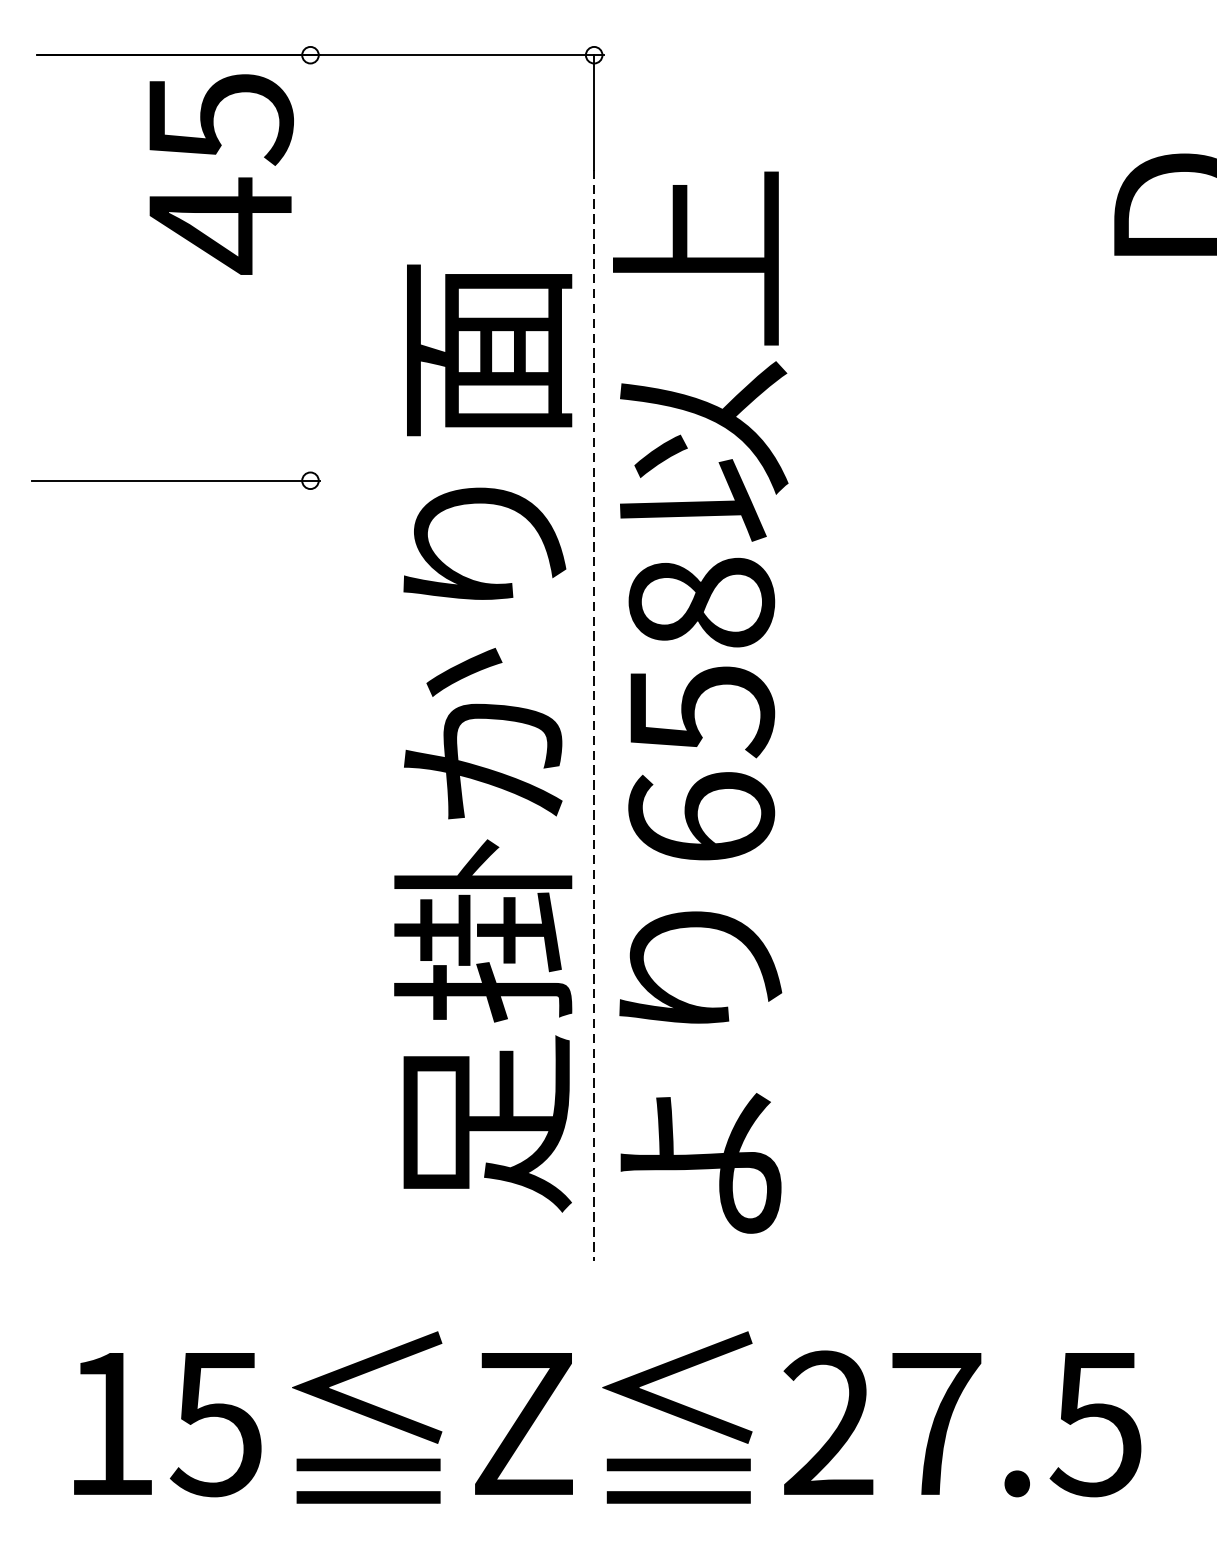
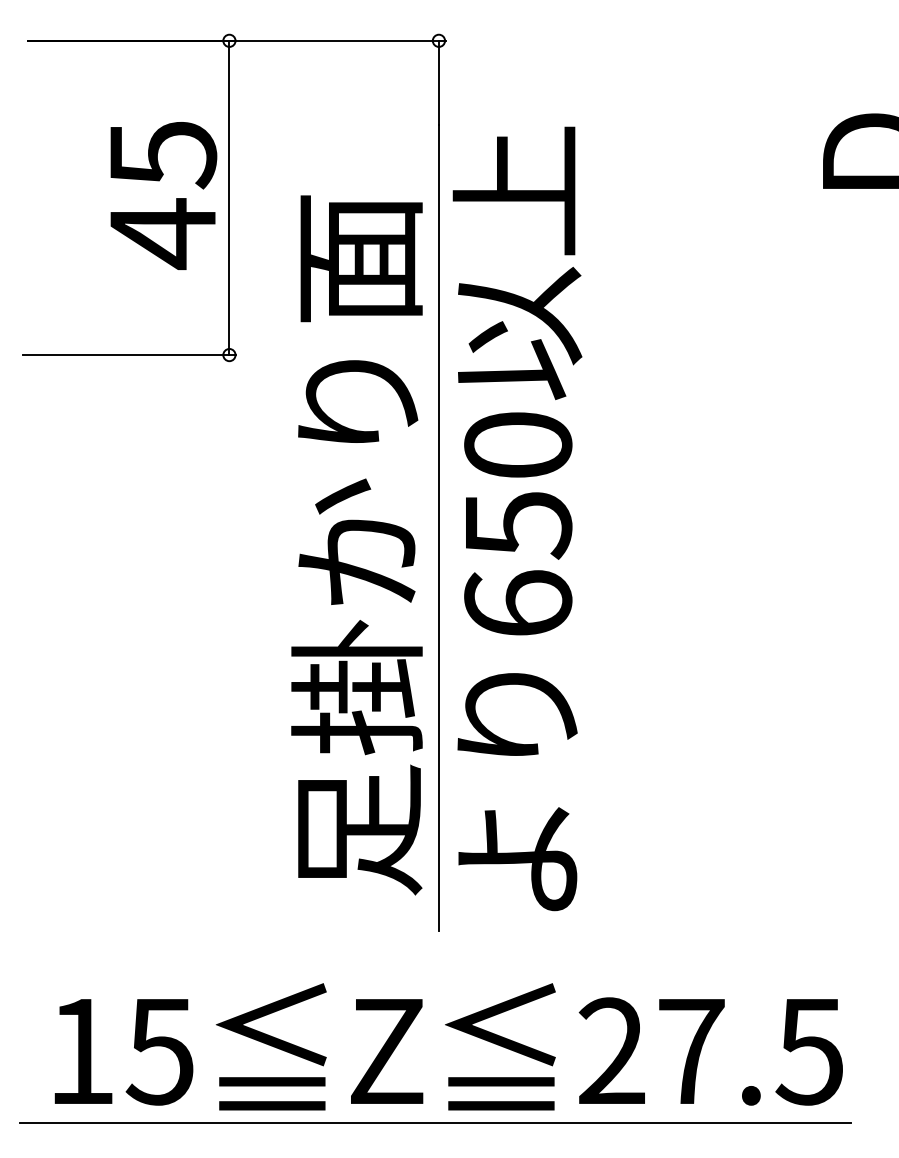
text: (221, 173) -> (163, 195), moved
line: (310, 267) -> (229, 197), added
text: (701, 603) -> (518, 445), 658 -> 650
line: (593, 715) -> (438, 528), dashed -> solid
line: (589, 1521) -> (435, 1123), added

